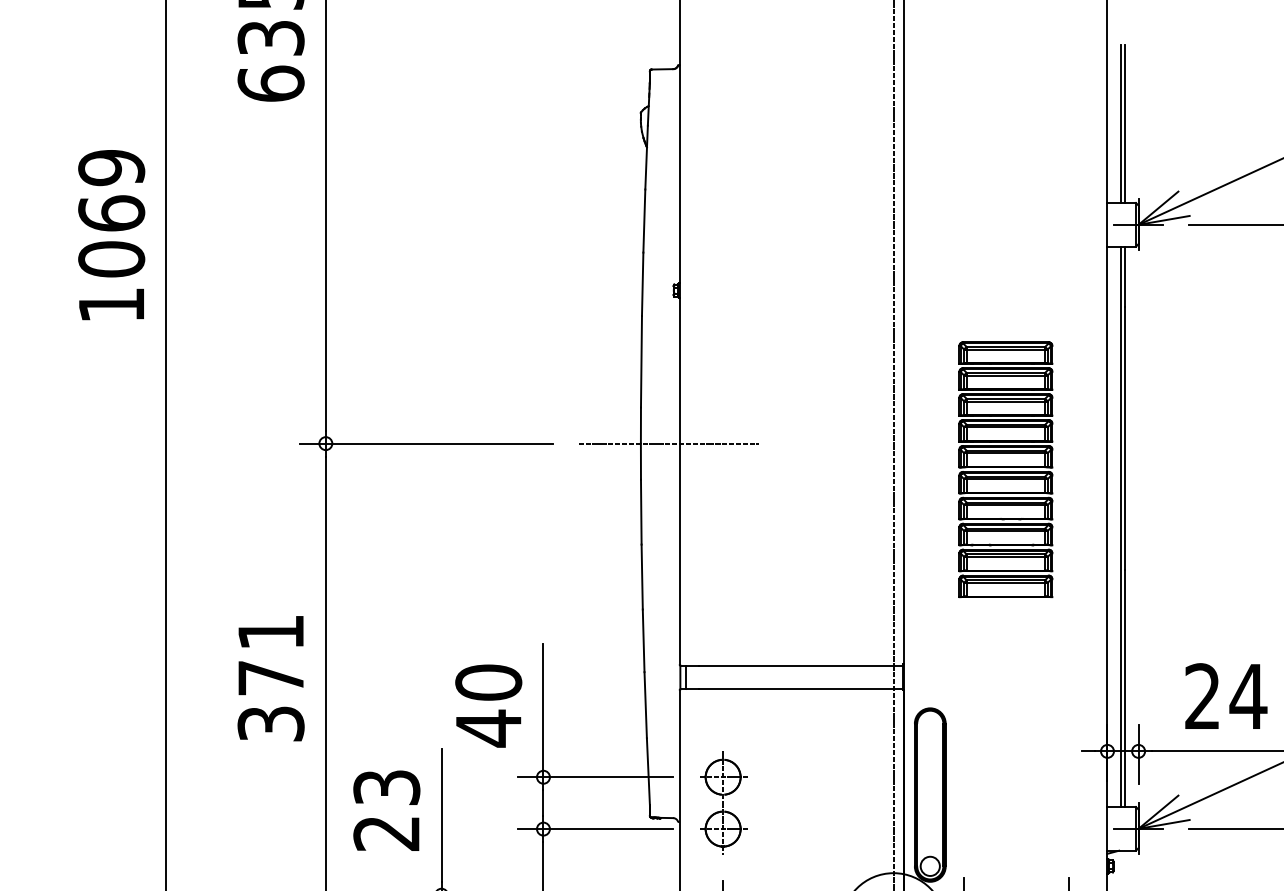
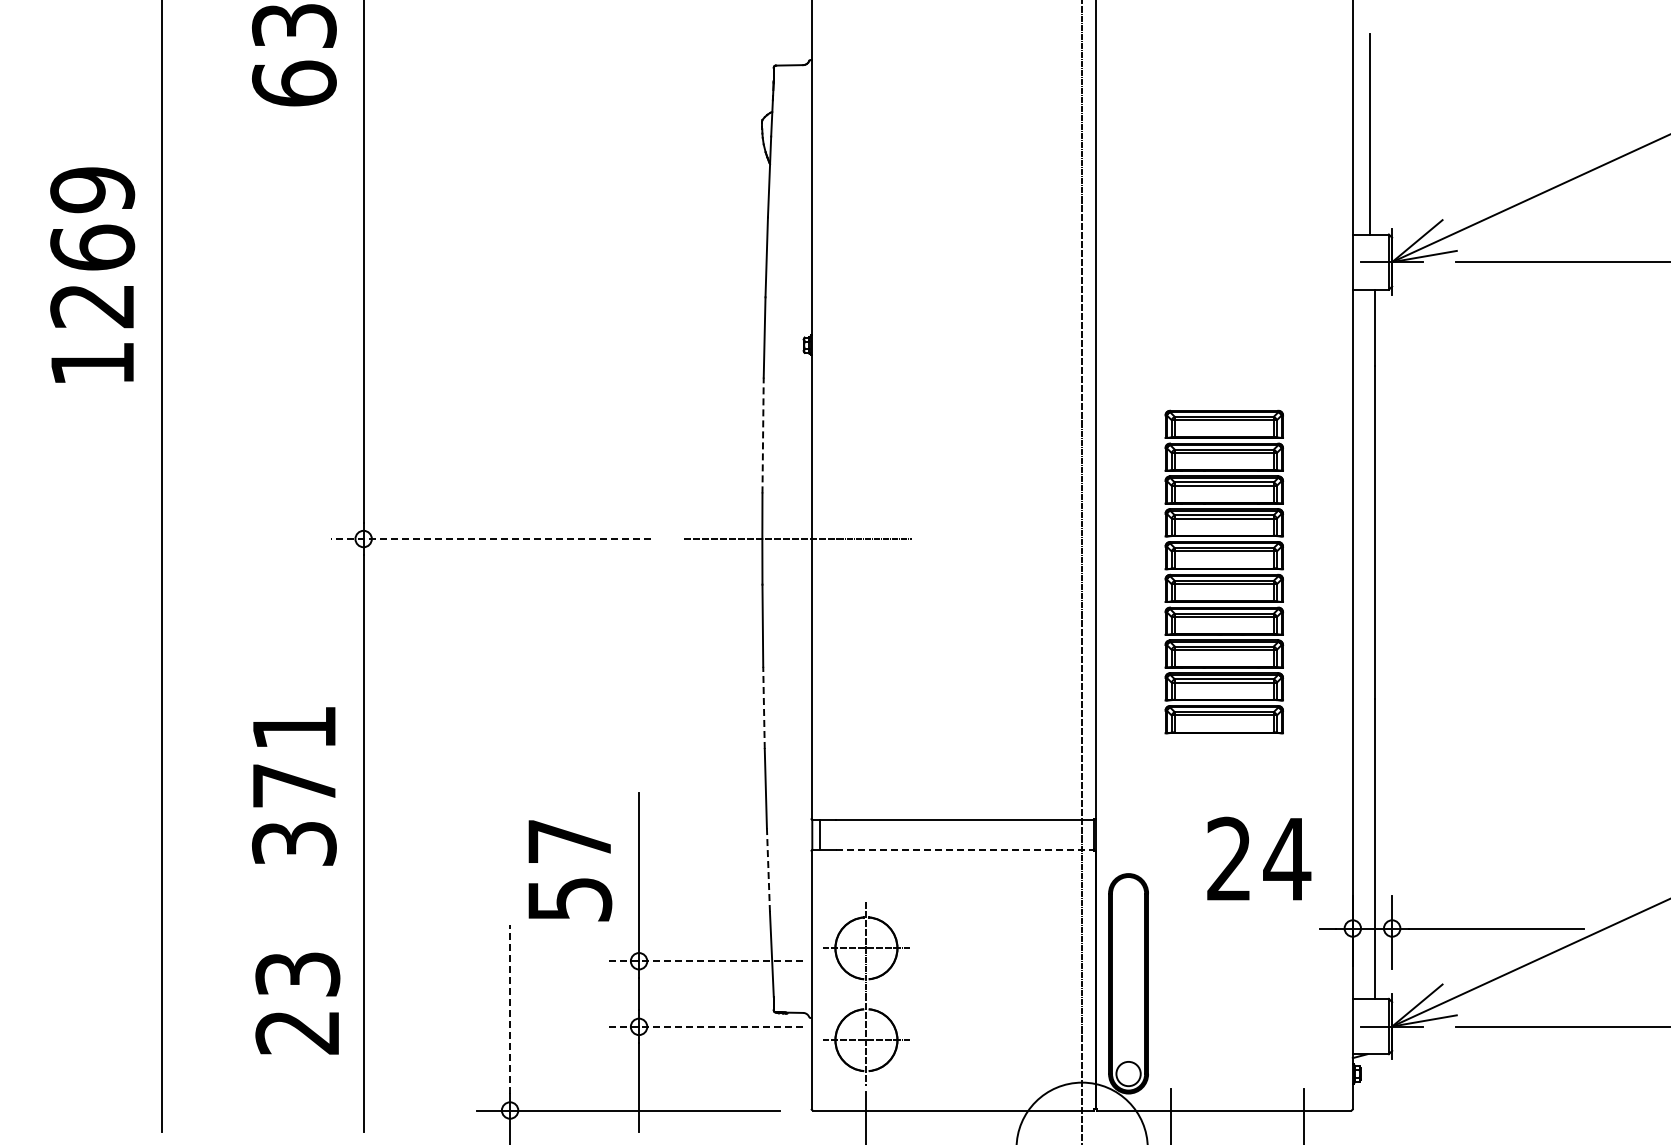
line: (1125, 123) -> (1375, 134), removed
text: (111, 259) -> (92, 305), 1069 -> 1269
line: (641, 361) -> (763, 435), solid -> dashed
line: (426, 443) -> (490, 539), solid -> dashed
line: (1121, 526) -> (1370, 643), removed
line: (641, 576) -> (763, 707), solid -> dashed
text: (271, 678) -> (294, 786), moved
line: (801, 688) -> (965, 849), solid -> dashed
text: (1226, 696) -> (1259, 858), moved
text: (488, 705) -> (569, 870), 40 -> 57
line: (645, 705) -> (768, 870), solid -> dashed
line: (594, 777) -> (703, 961), solid -> dashed
part: (723, 802) -> (866, 993), size x1.4
text: (386, 810) -> (297, 1003), moved
line: (441, 815) -> (510, 1009), solid -> dashed
line: (594, 828) -> (703, 1026), solid -> dashed

